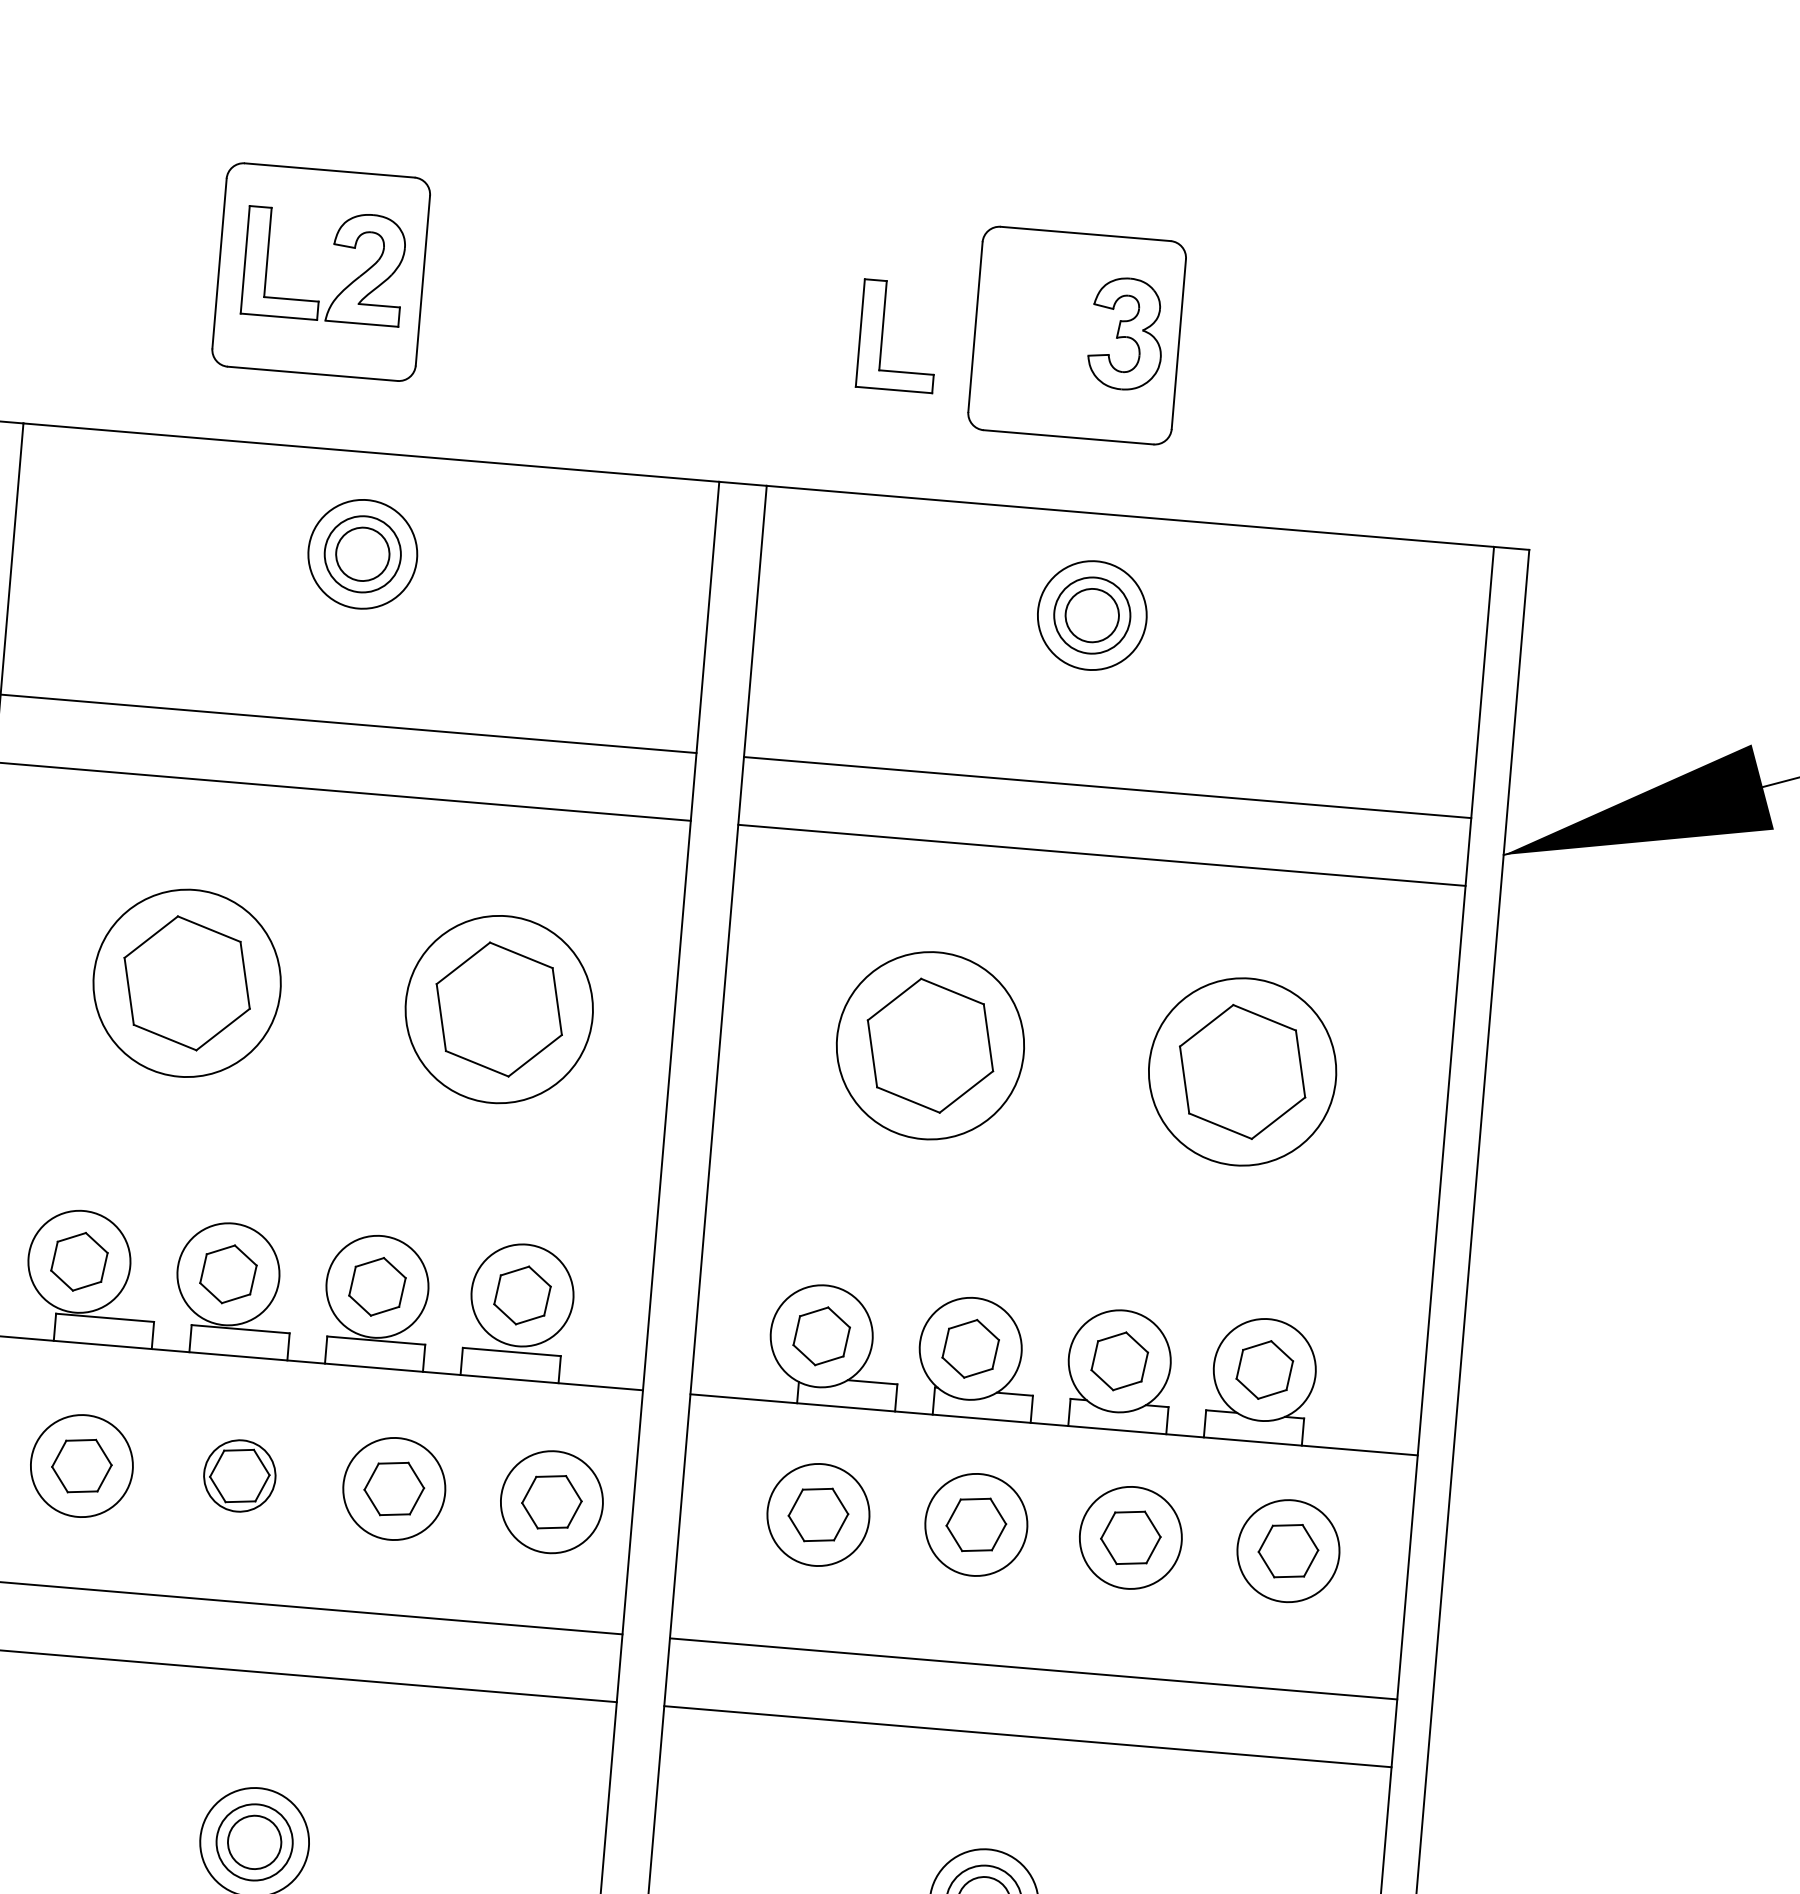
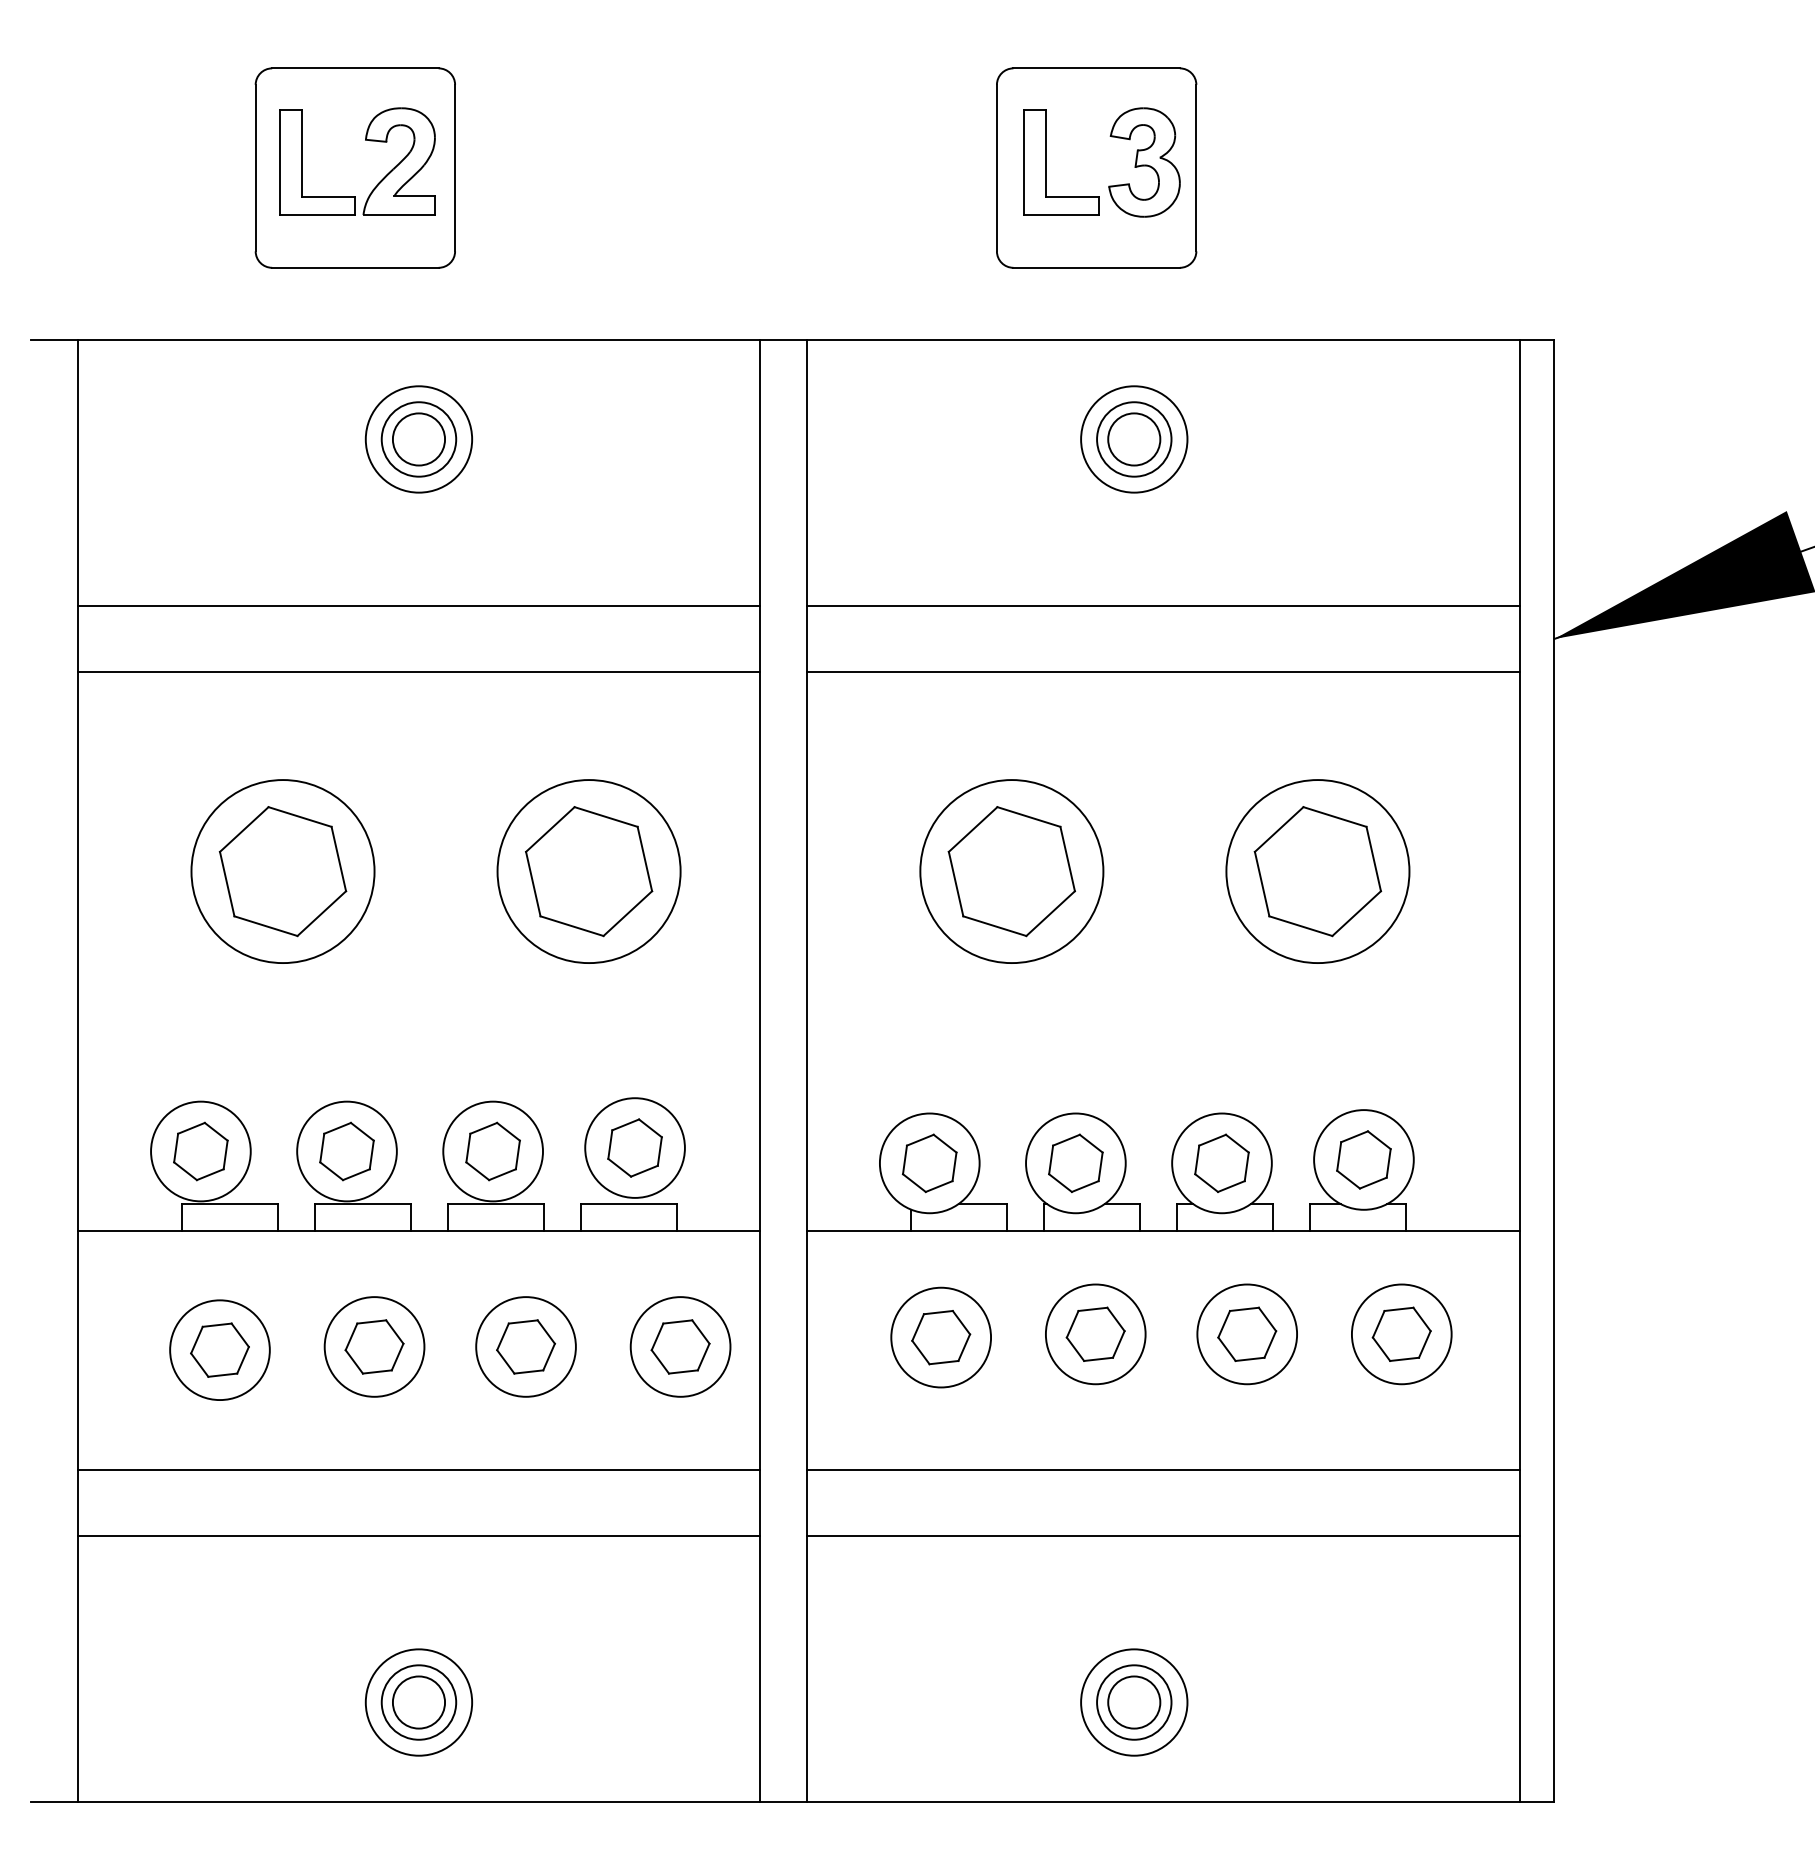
part: (882, 335) -> (1046, 162), moved
circle: (239, 1475) -> (374, 1346), size x1.43

